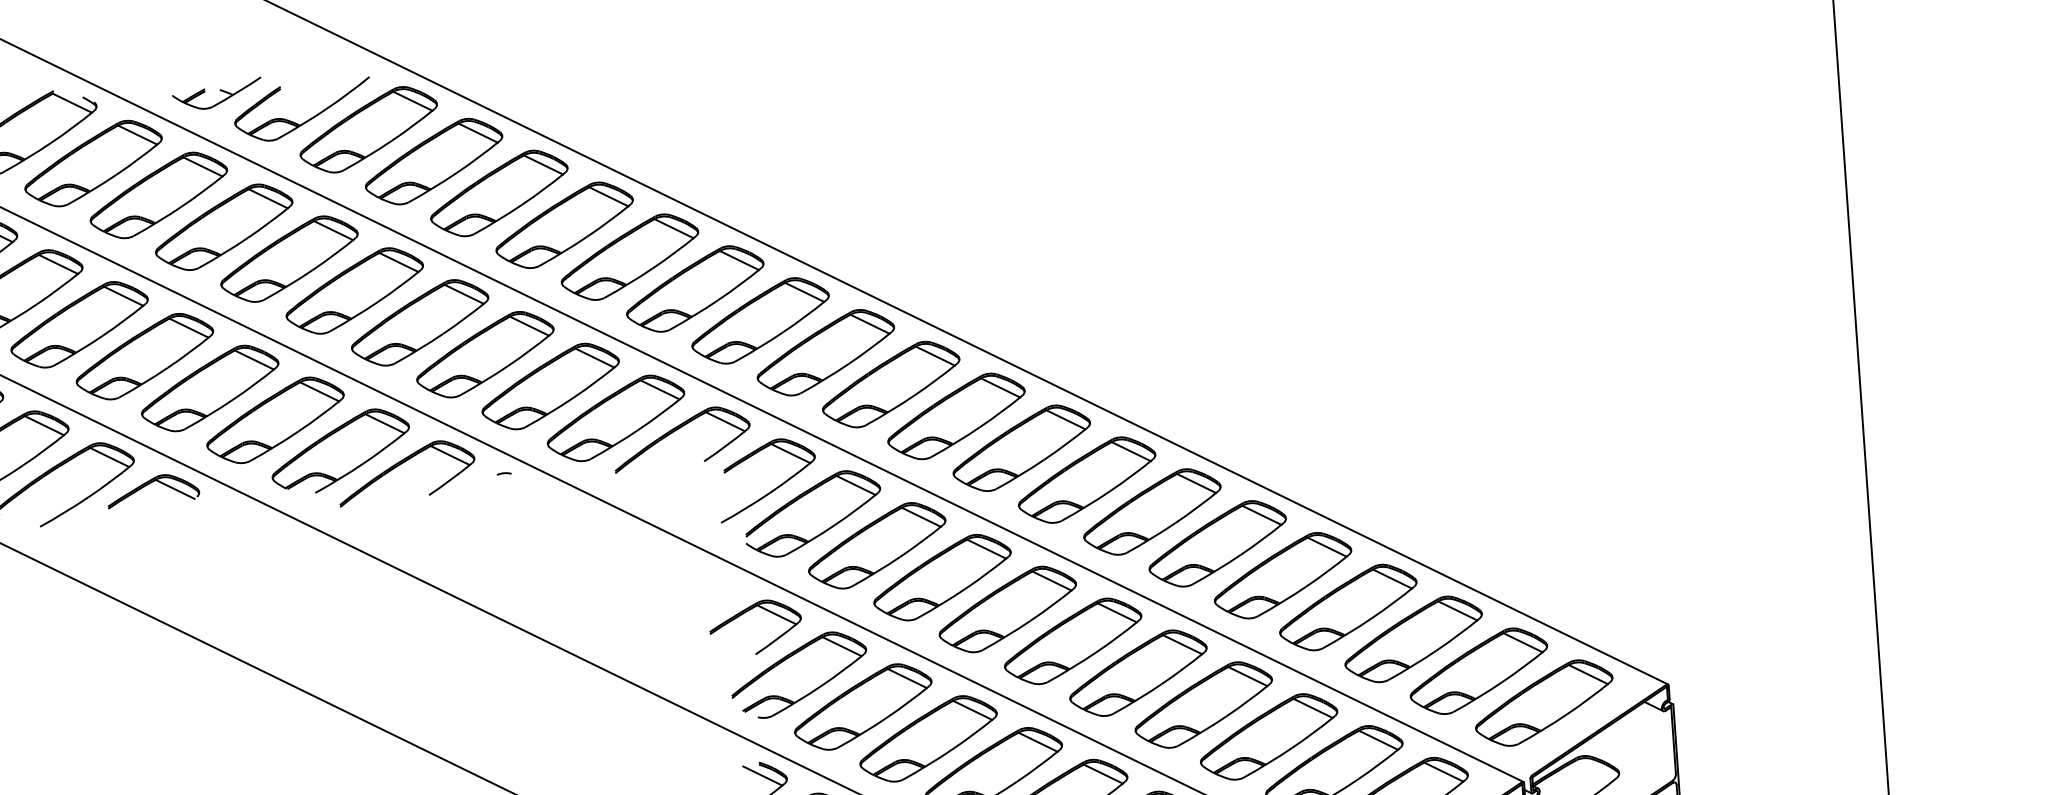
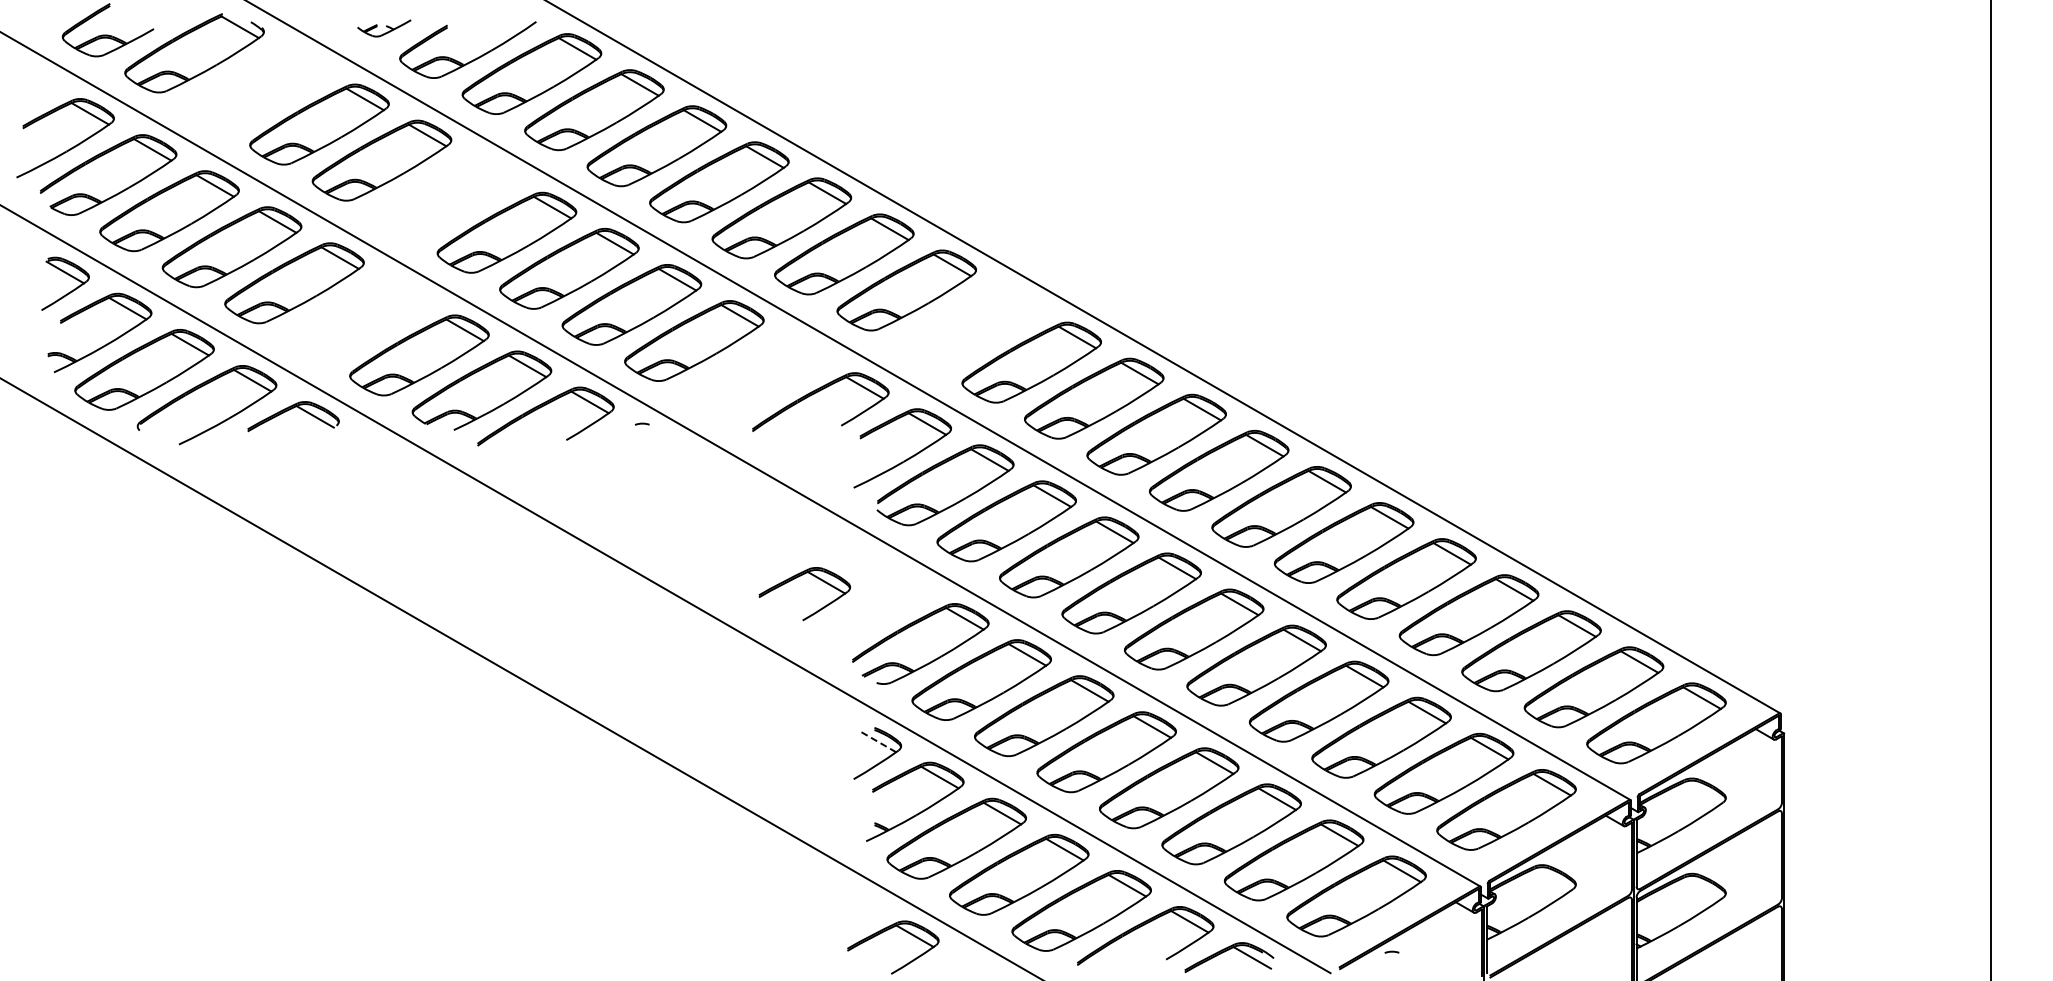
part: (217, 94) -> (384, 28), size x0.6
part: (93, 163) -> (256, 88), removed
part: (289, 258) -> (444, 196), removed
part: (826, 352) -> (969, 326), removed
part: (209, 388) -> (356, 319), removed
part: (615, 417) -> (756, 376), removed
part: (746, 612) -> (796, 578), moved
line: (762, 776) -> (877, 741), solid -> dashed

